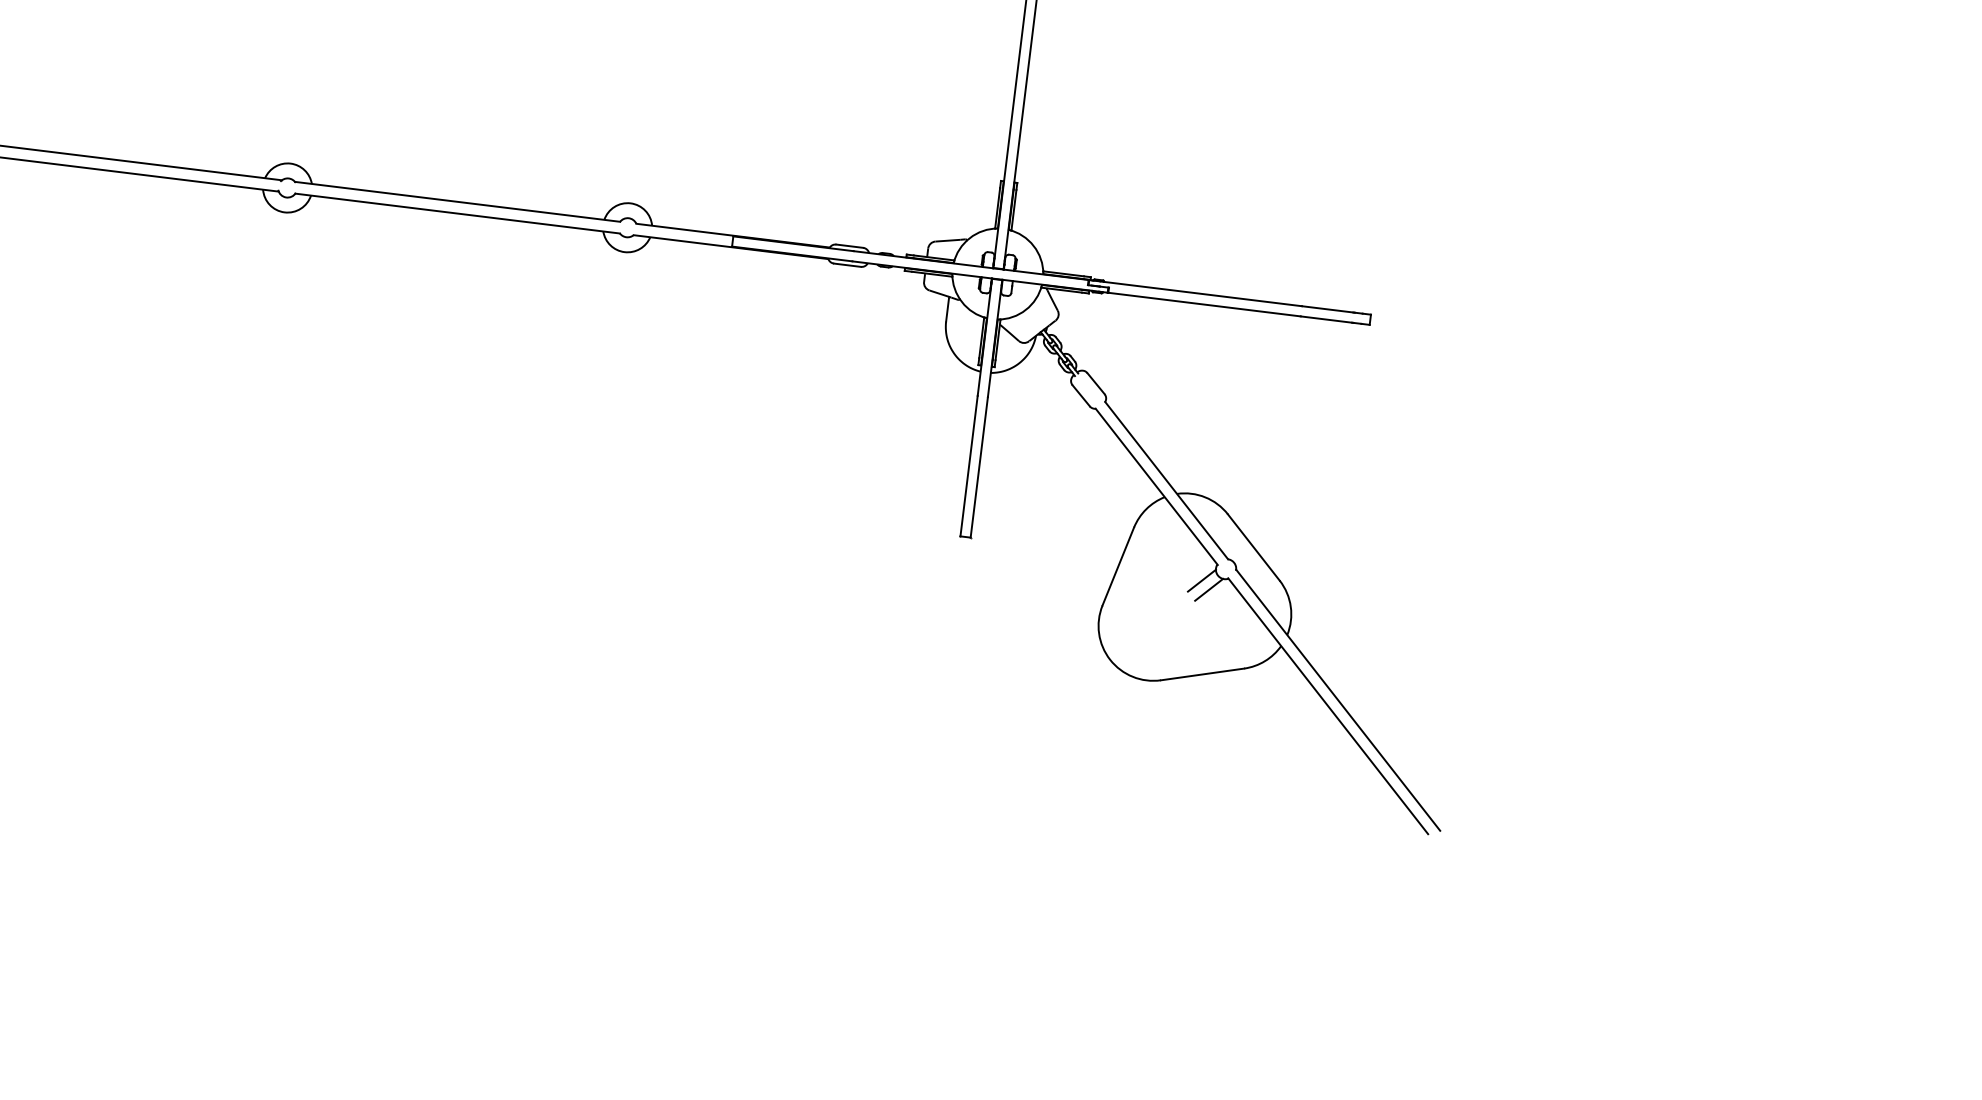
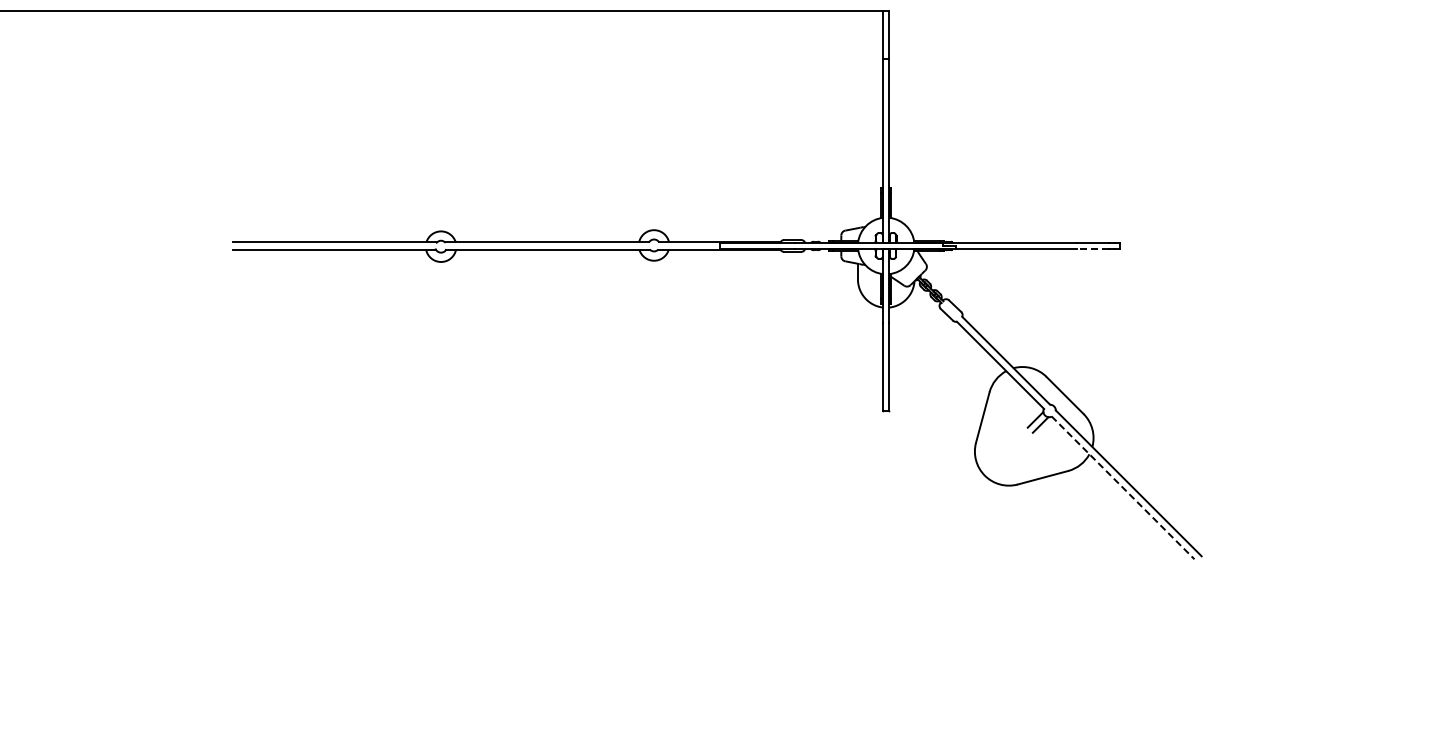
line: (1326, 320) -> (1092, 249), solid -> dashed
line: (1328, 707) -> (1123, 488), solid -> dashed

